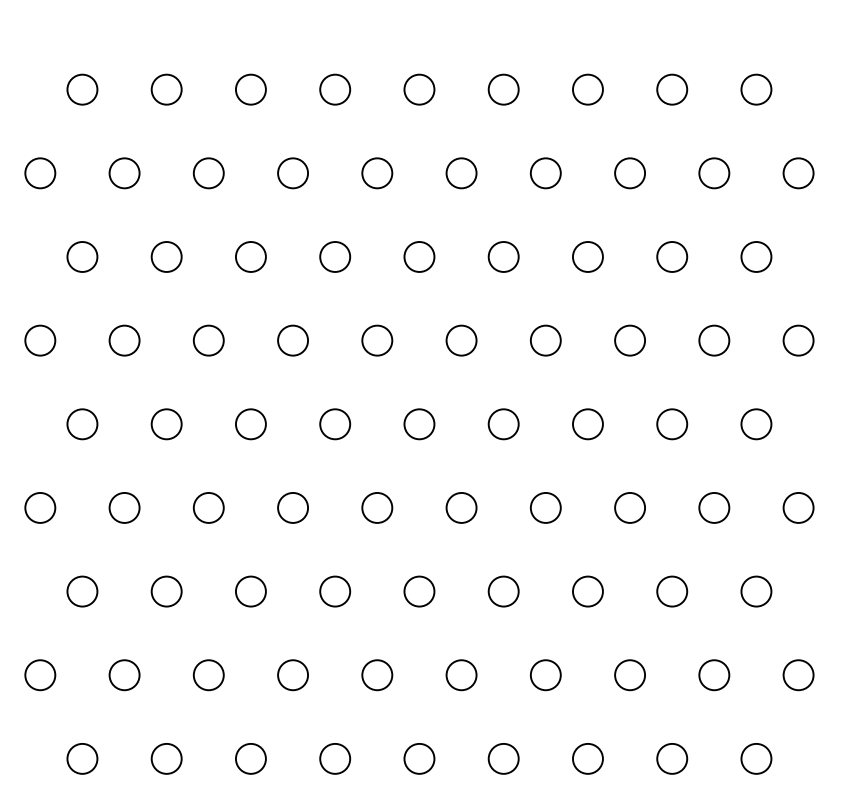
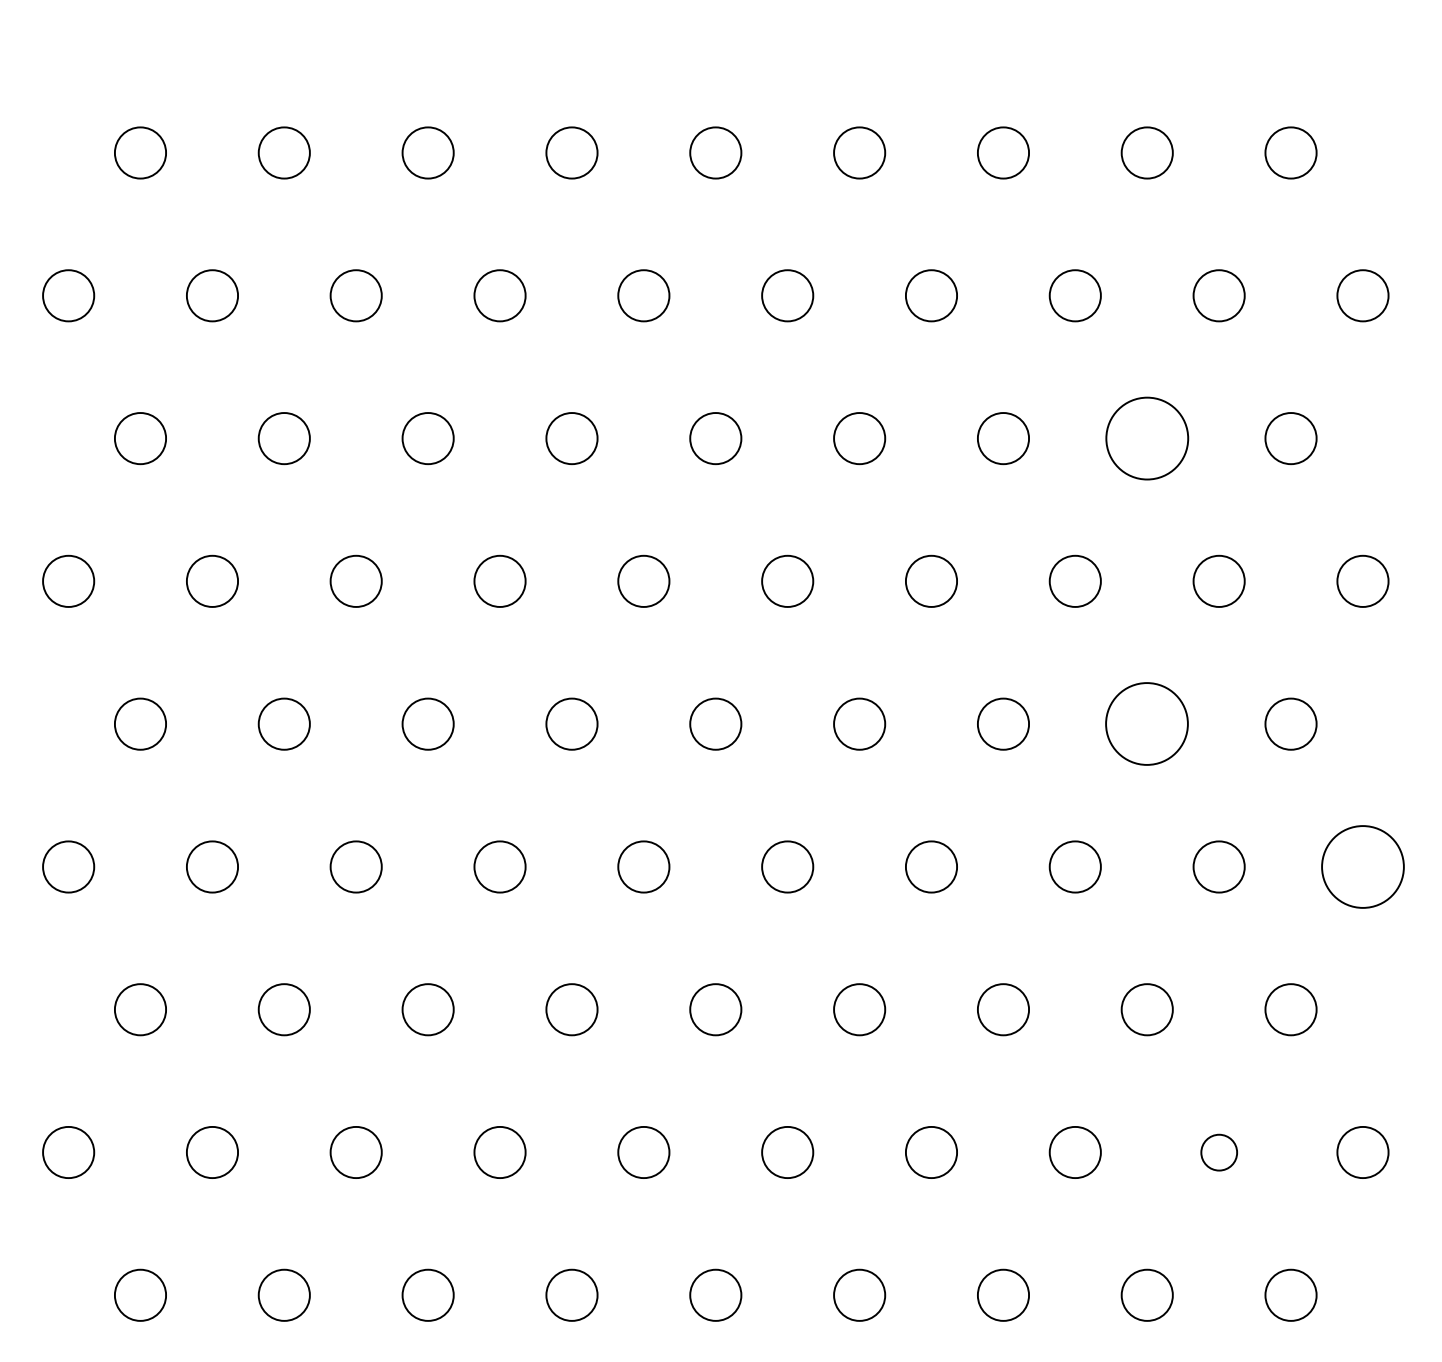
circle: (672, 256) -> (1147, 437), size x1.6
circle: (672, 424) -> (1147, 724), size x1.6
circle: (798, 507) -> (1362, 866), size x1.6
circle: (714, 675) -> (1219, 1152), size x0.7

